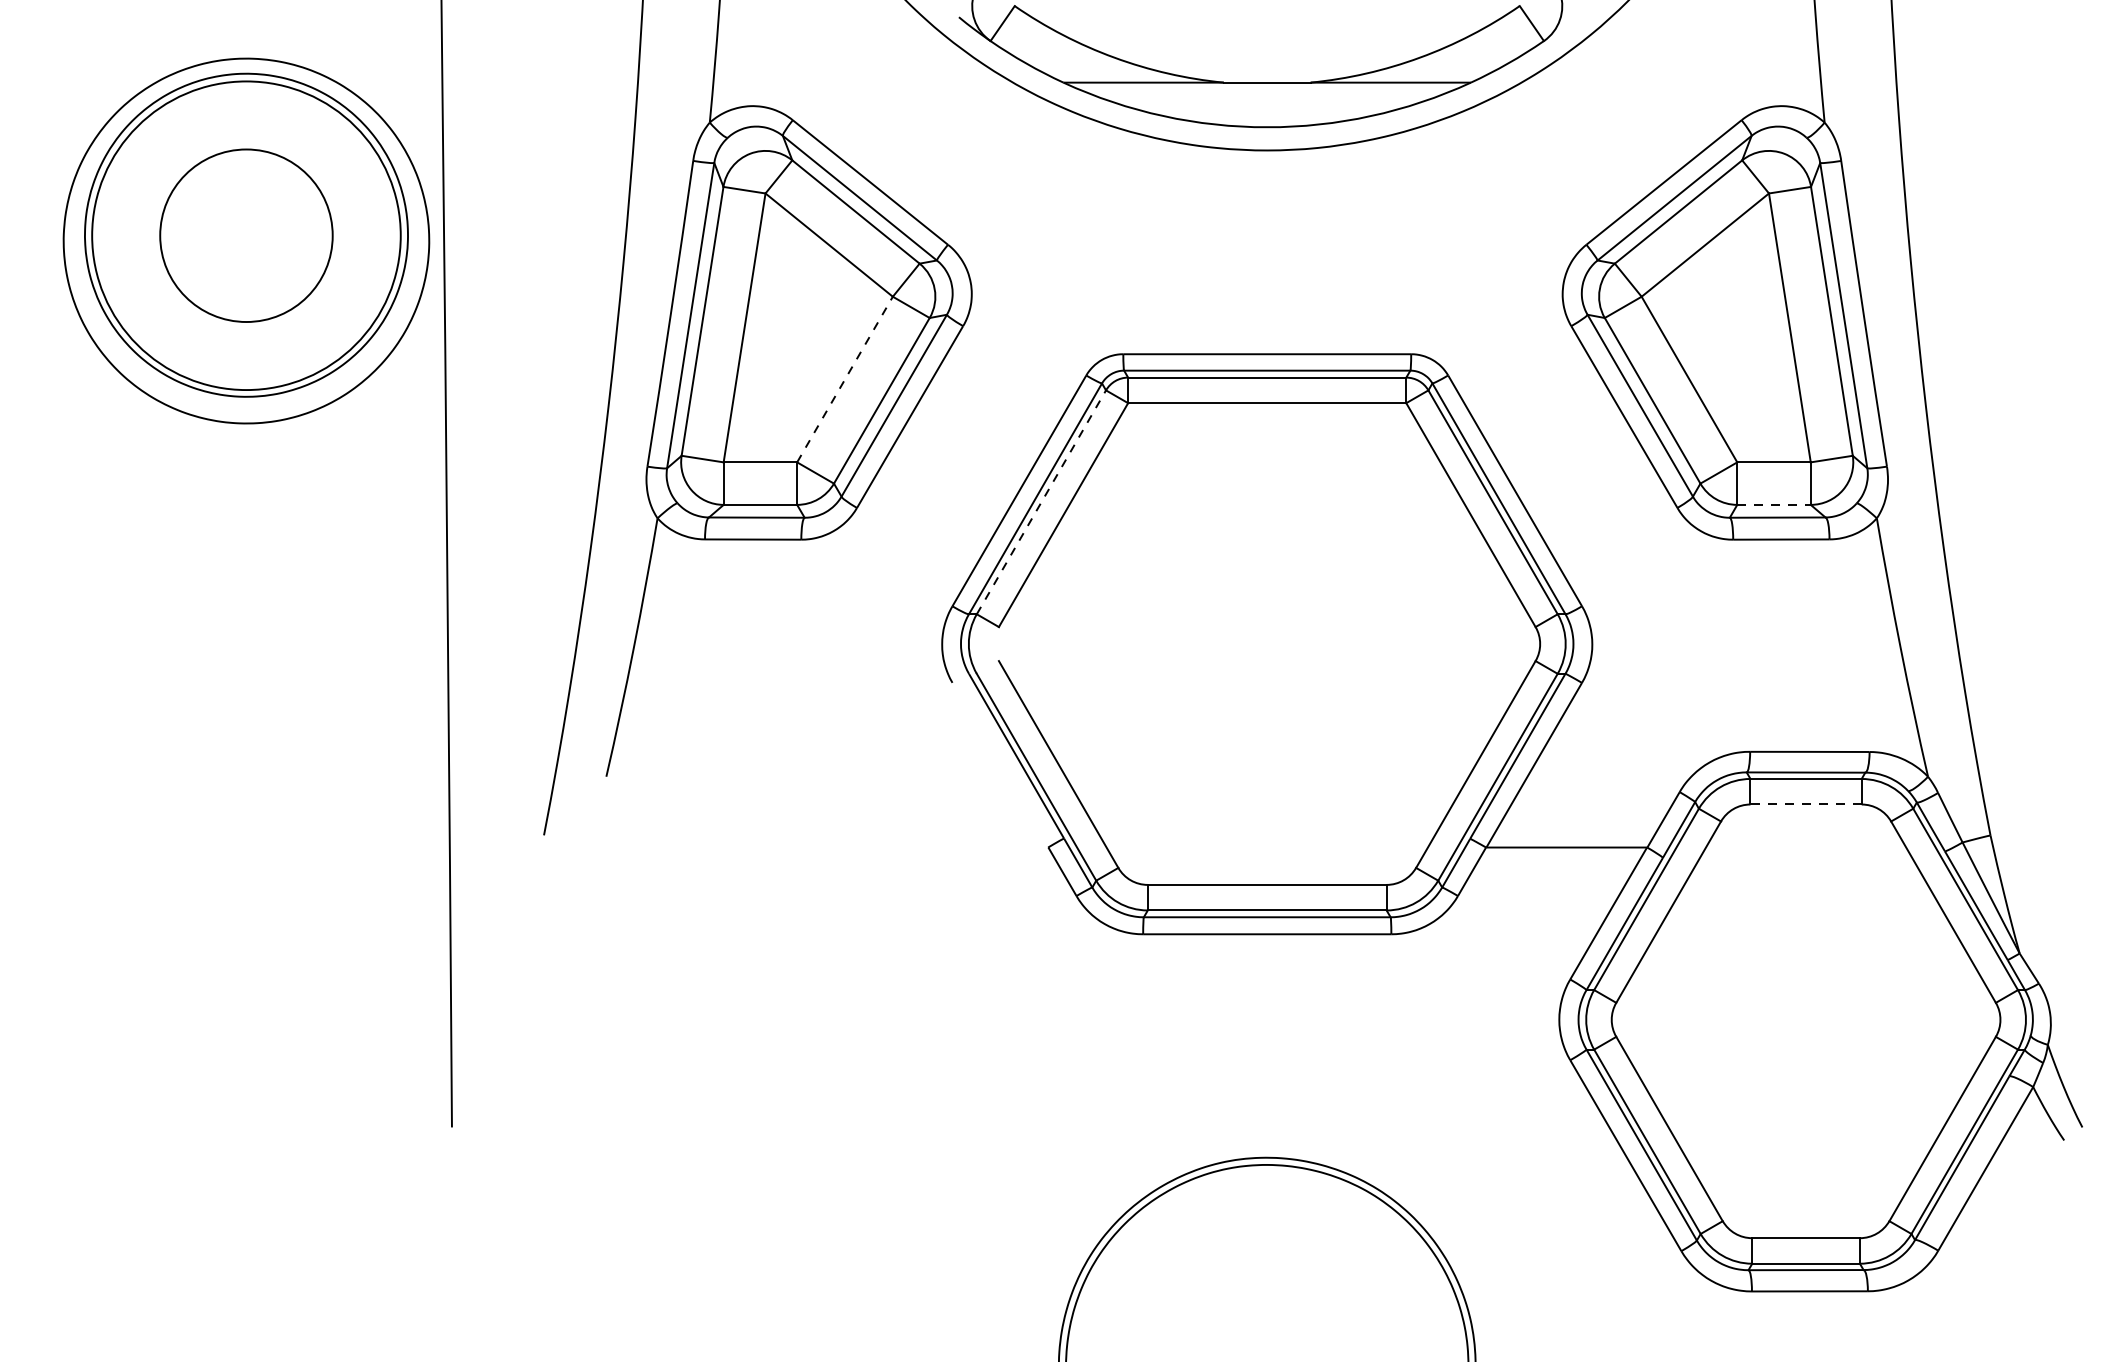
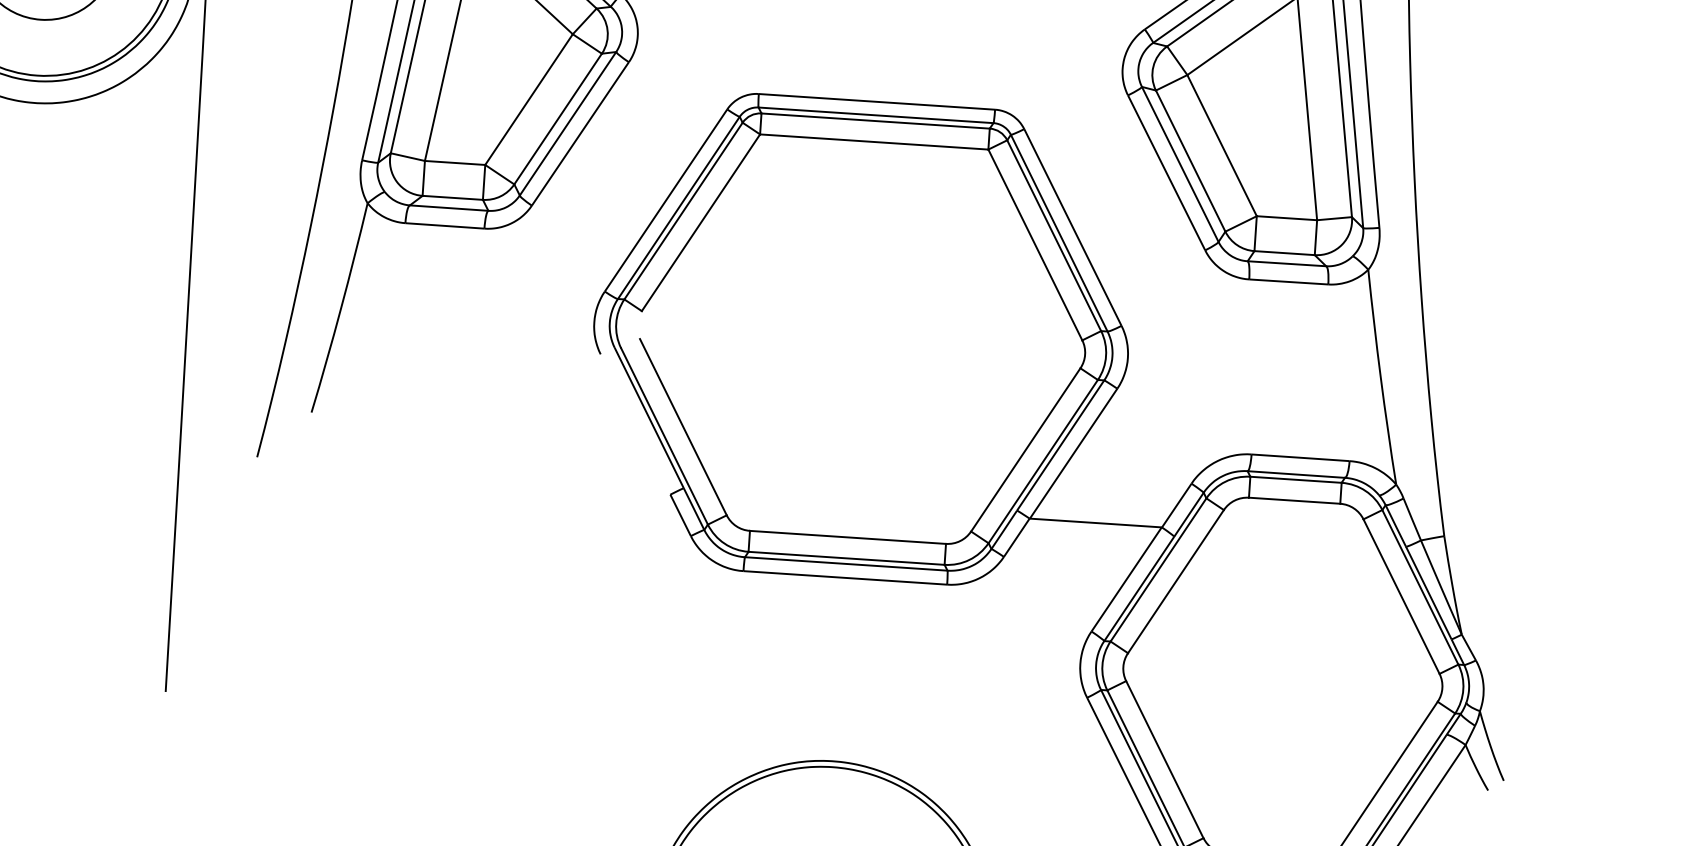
line: (845, 379) -> (529, 99), dashed -> solid
line: (1041, 501) -> (683, 210), dashed -> solid
line: (1774, 504) -> (1285, 252), dashed -> solid
line: (1806, 804) -> (1294, 500), dashed -> solid

